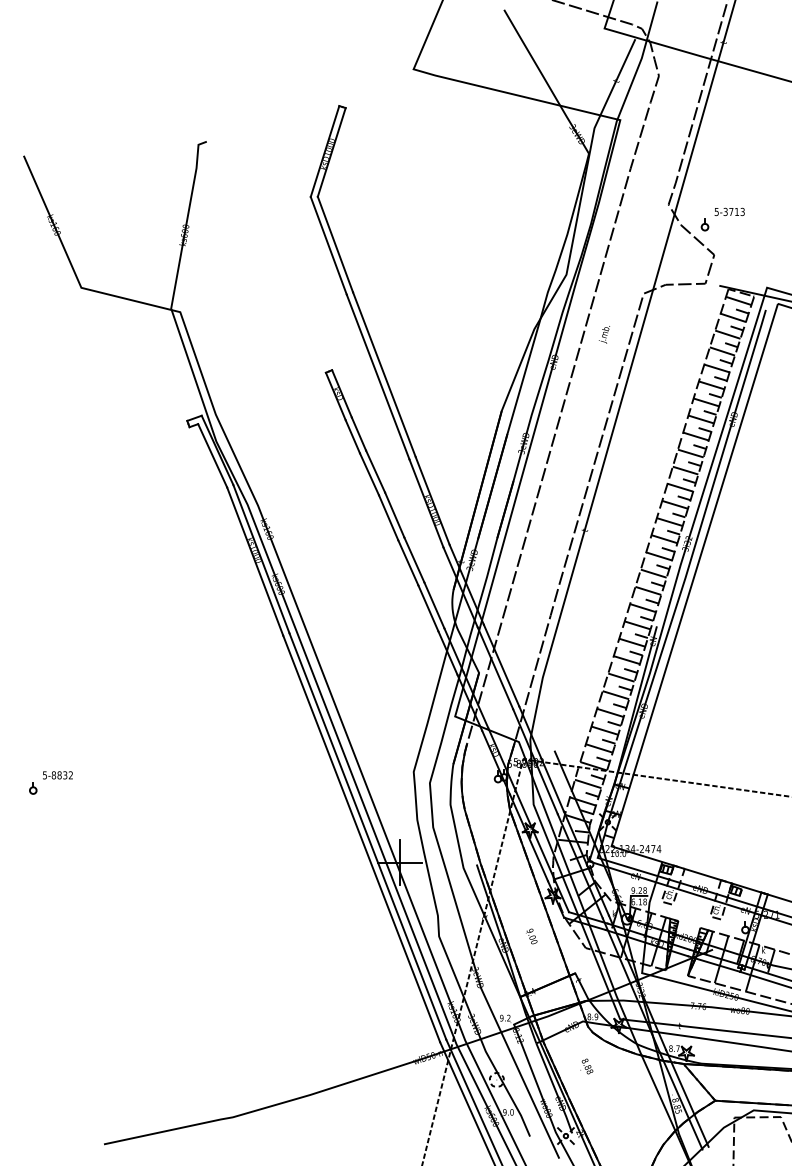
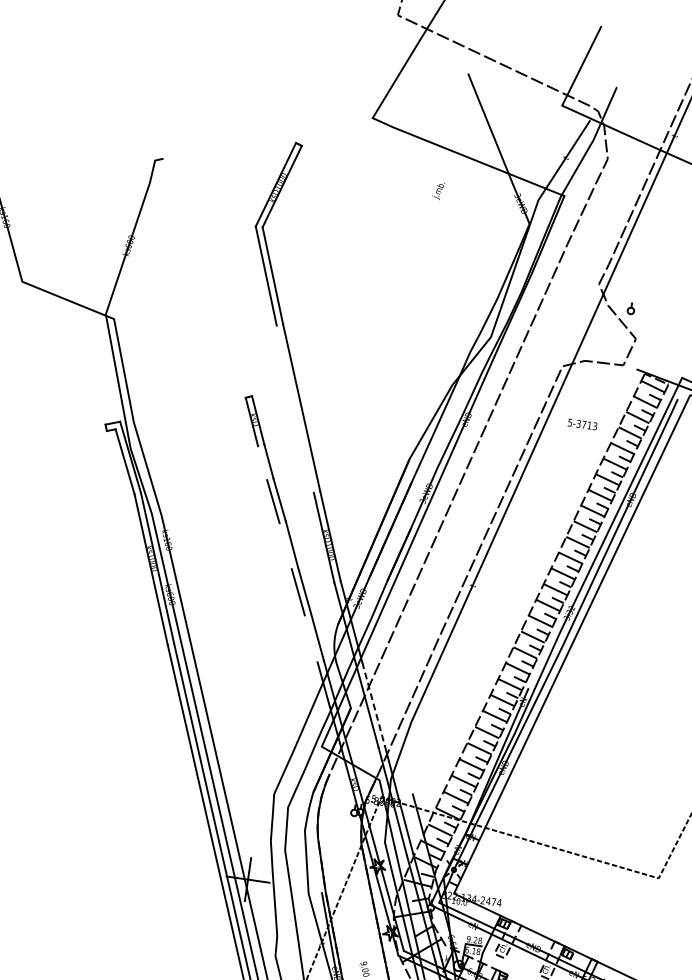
text: (729, 211) -> (582, 424), moved
text: (604, 334) -> (438, 190), moved
line: (377, 376) -> (294, 408), removed
line: (352, 436) -> (262, 462), removed
line: (388, 517) -> (285, 545), removed
line: (428, 608) -> (311, 639), removed
line: (501, 665) -> (373, 704), solid -> dashed

